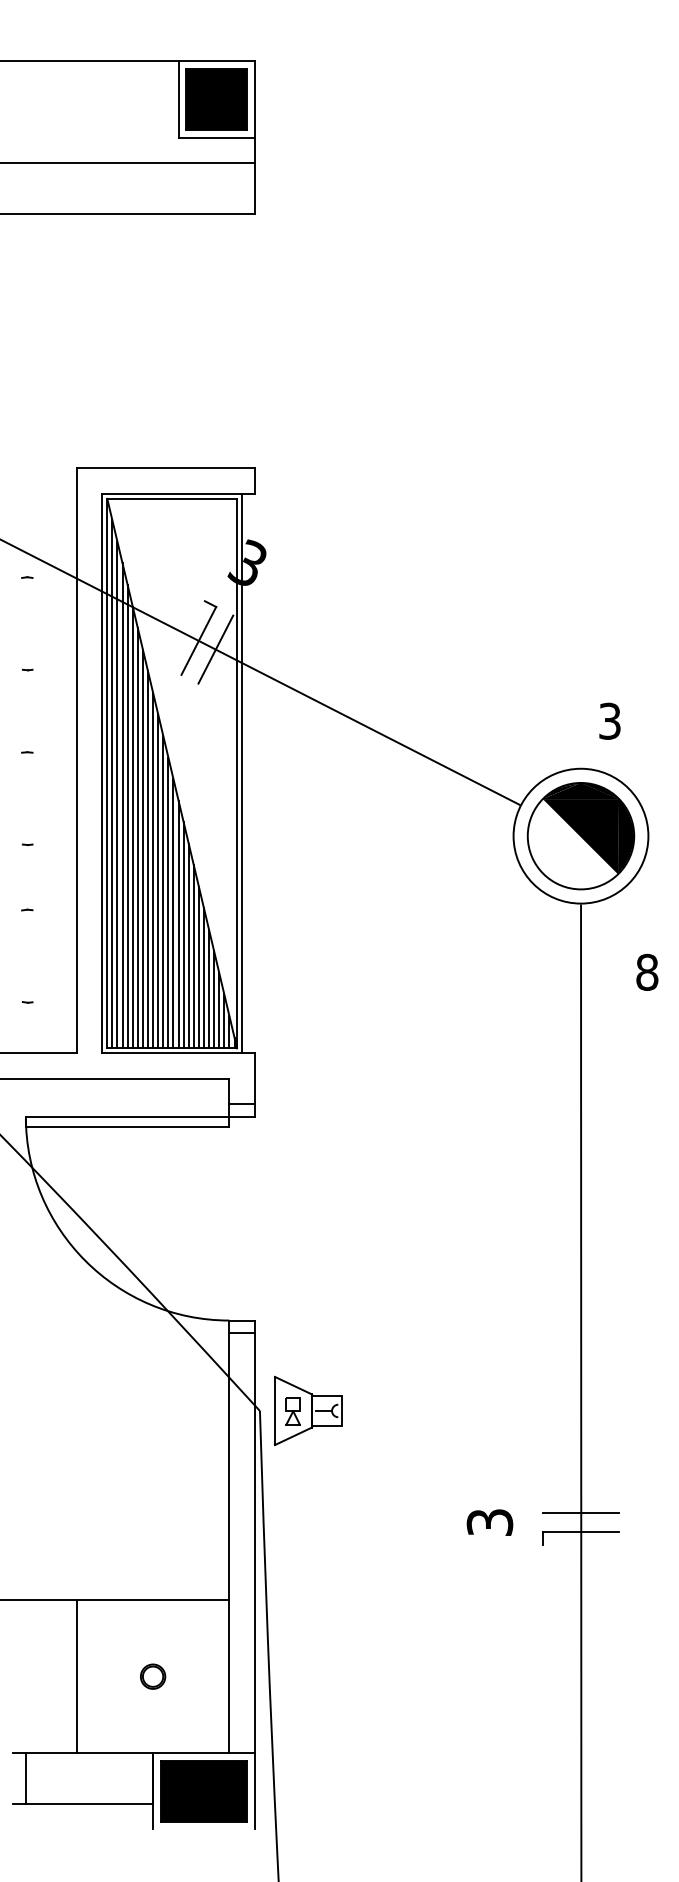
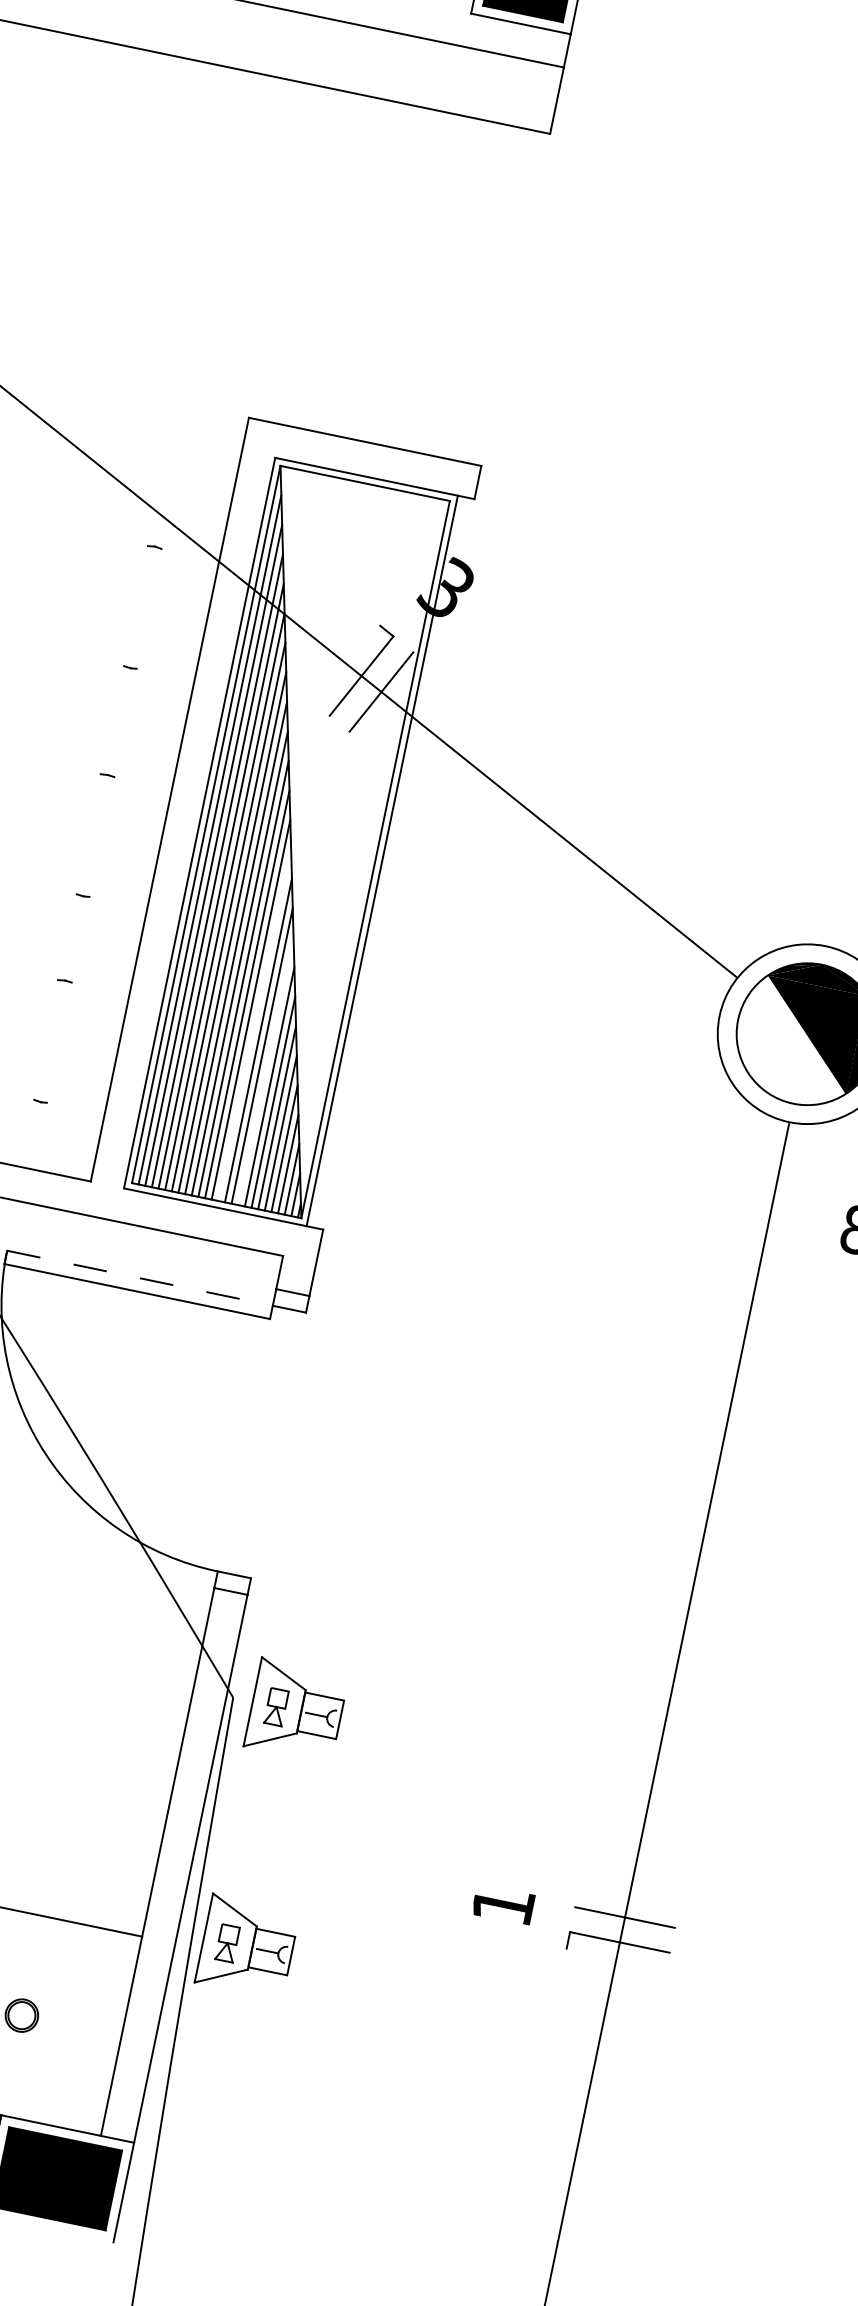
line: (173, 913) -> (254, 1025), removed
line: (188, 945) -> (265, 1070), removed
line: (127, 1117) -> (139, 1278), solid -> dashed
text: (489, 1522) -> (502, 1905), 3 -> 1
part: (308, 1591) -> (247, 1946), added

